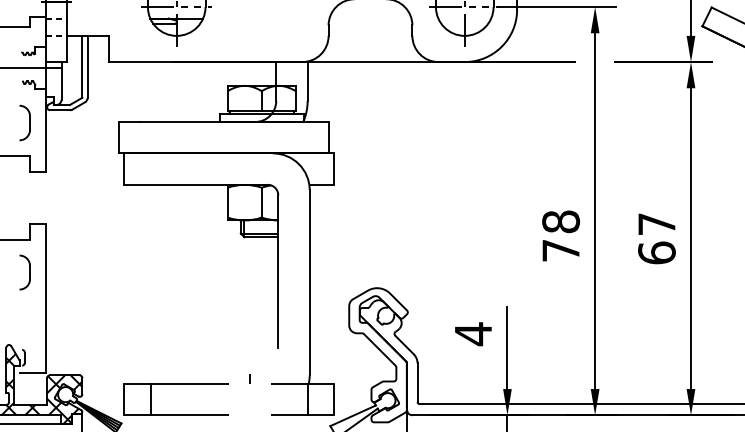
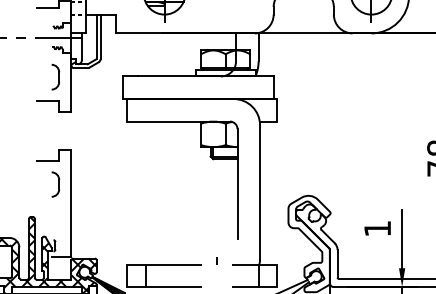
text: (473, 334) -> (377, 229), 4 -> 1

